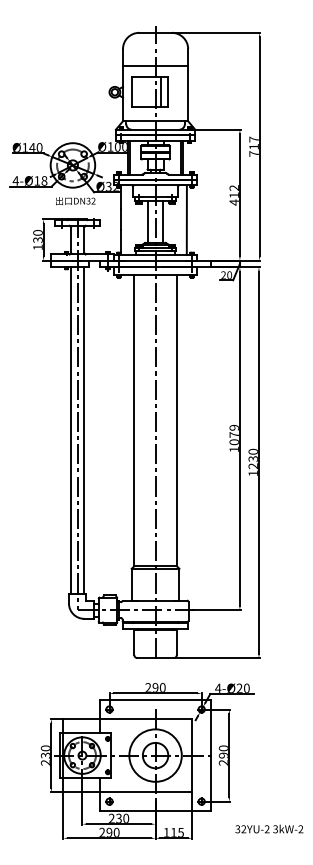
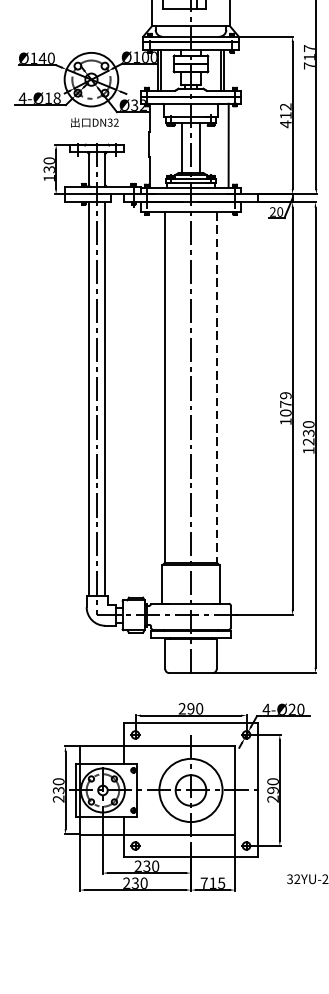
line: (177, 420) -> (217, 386), solid -> dashed
text: (109, 832) -> (135, 883), 290 -> 230
text: (166, 832) -> (204, 883), 115 -> 715

